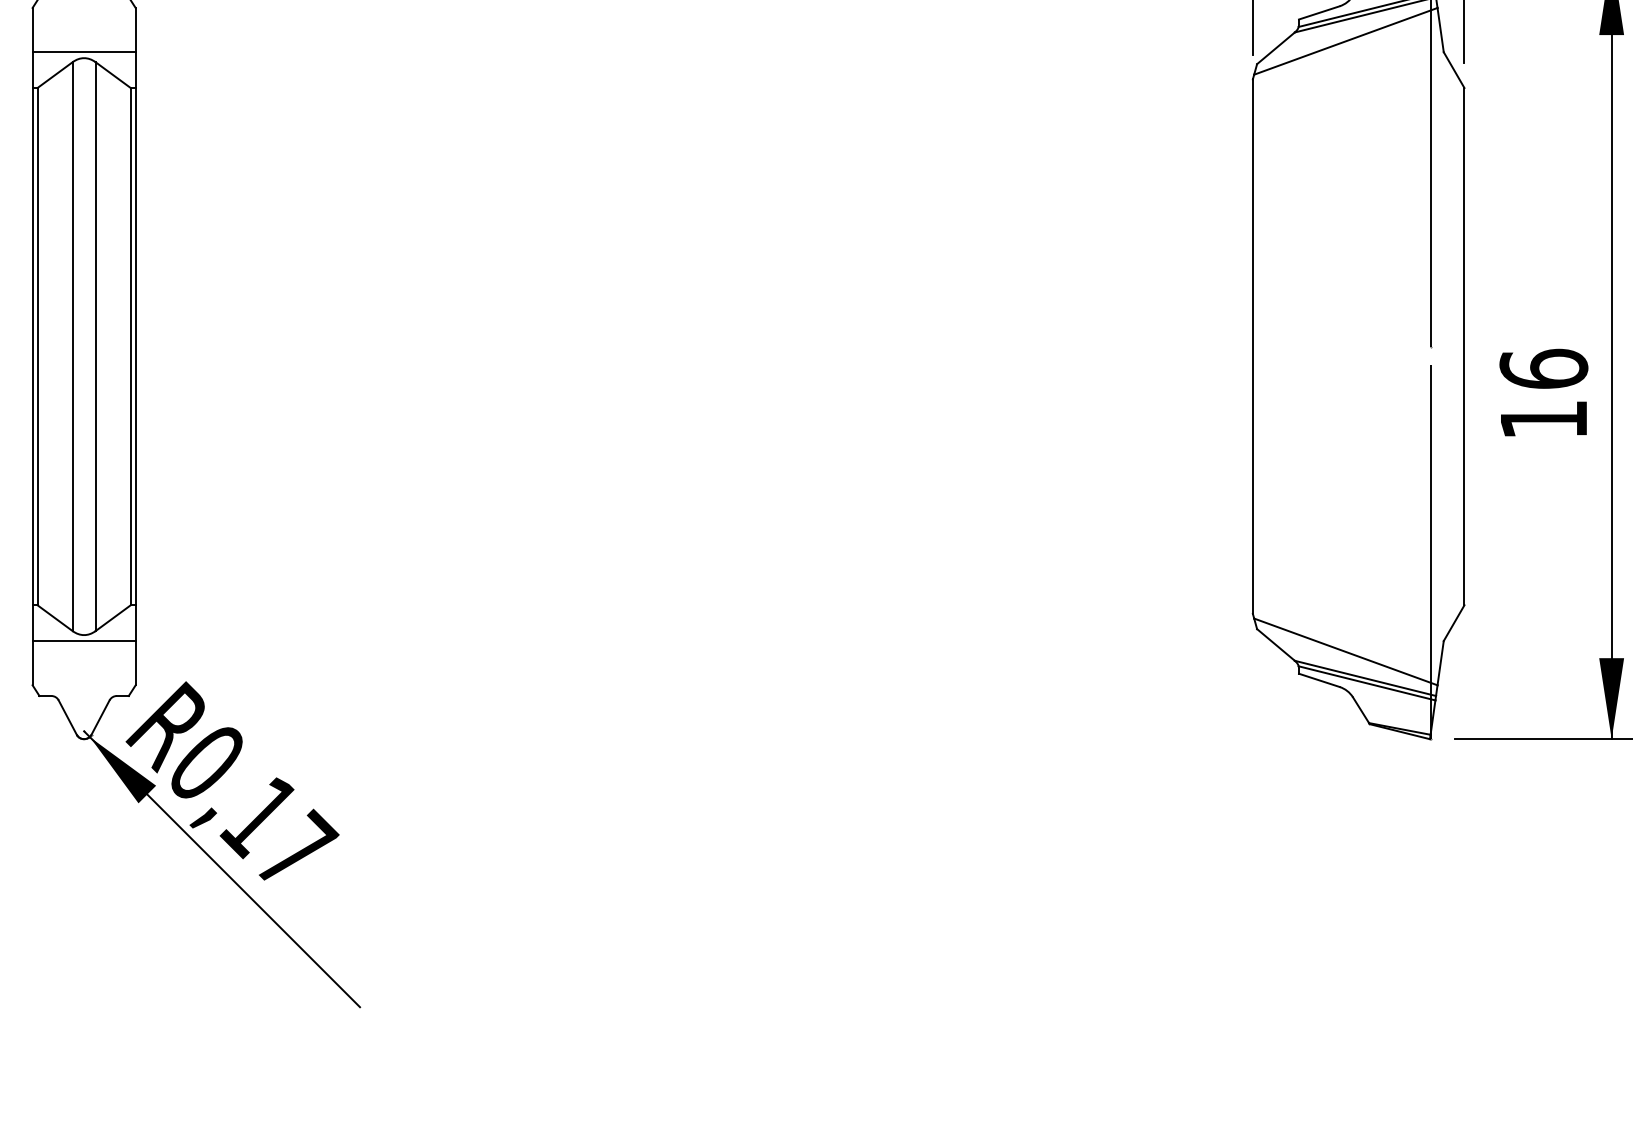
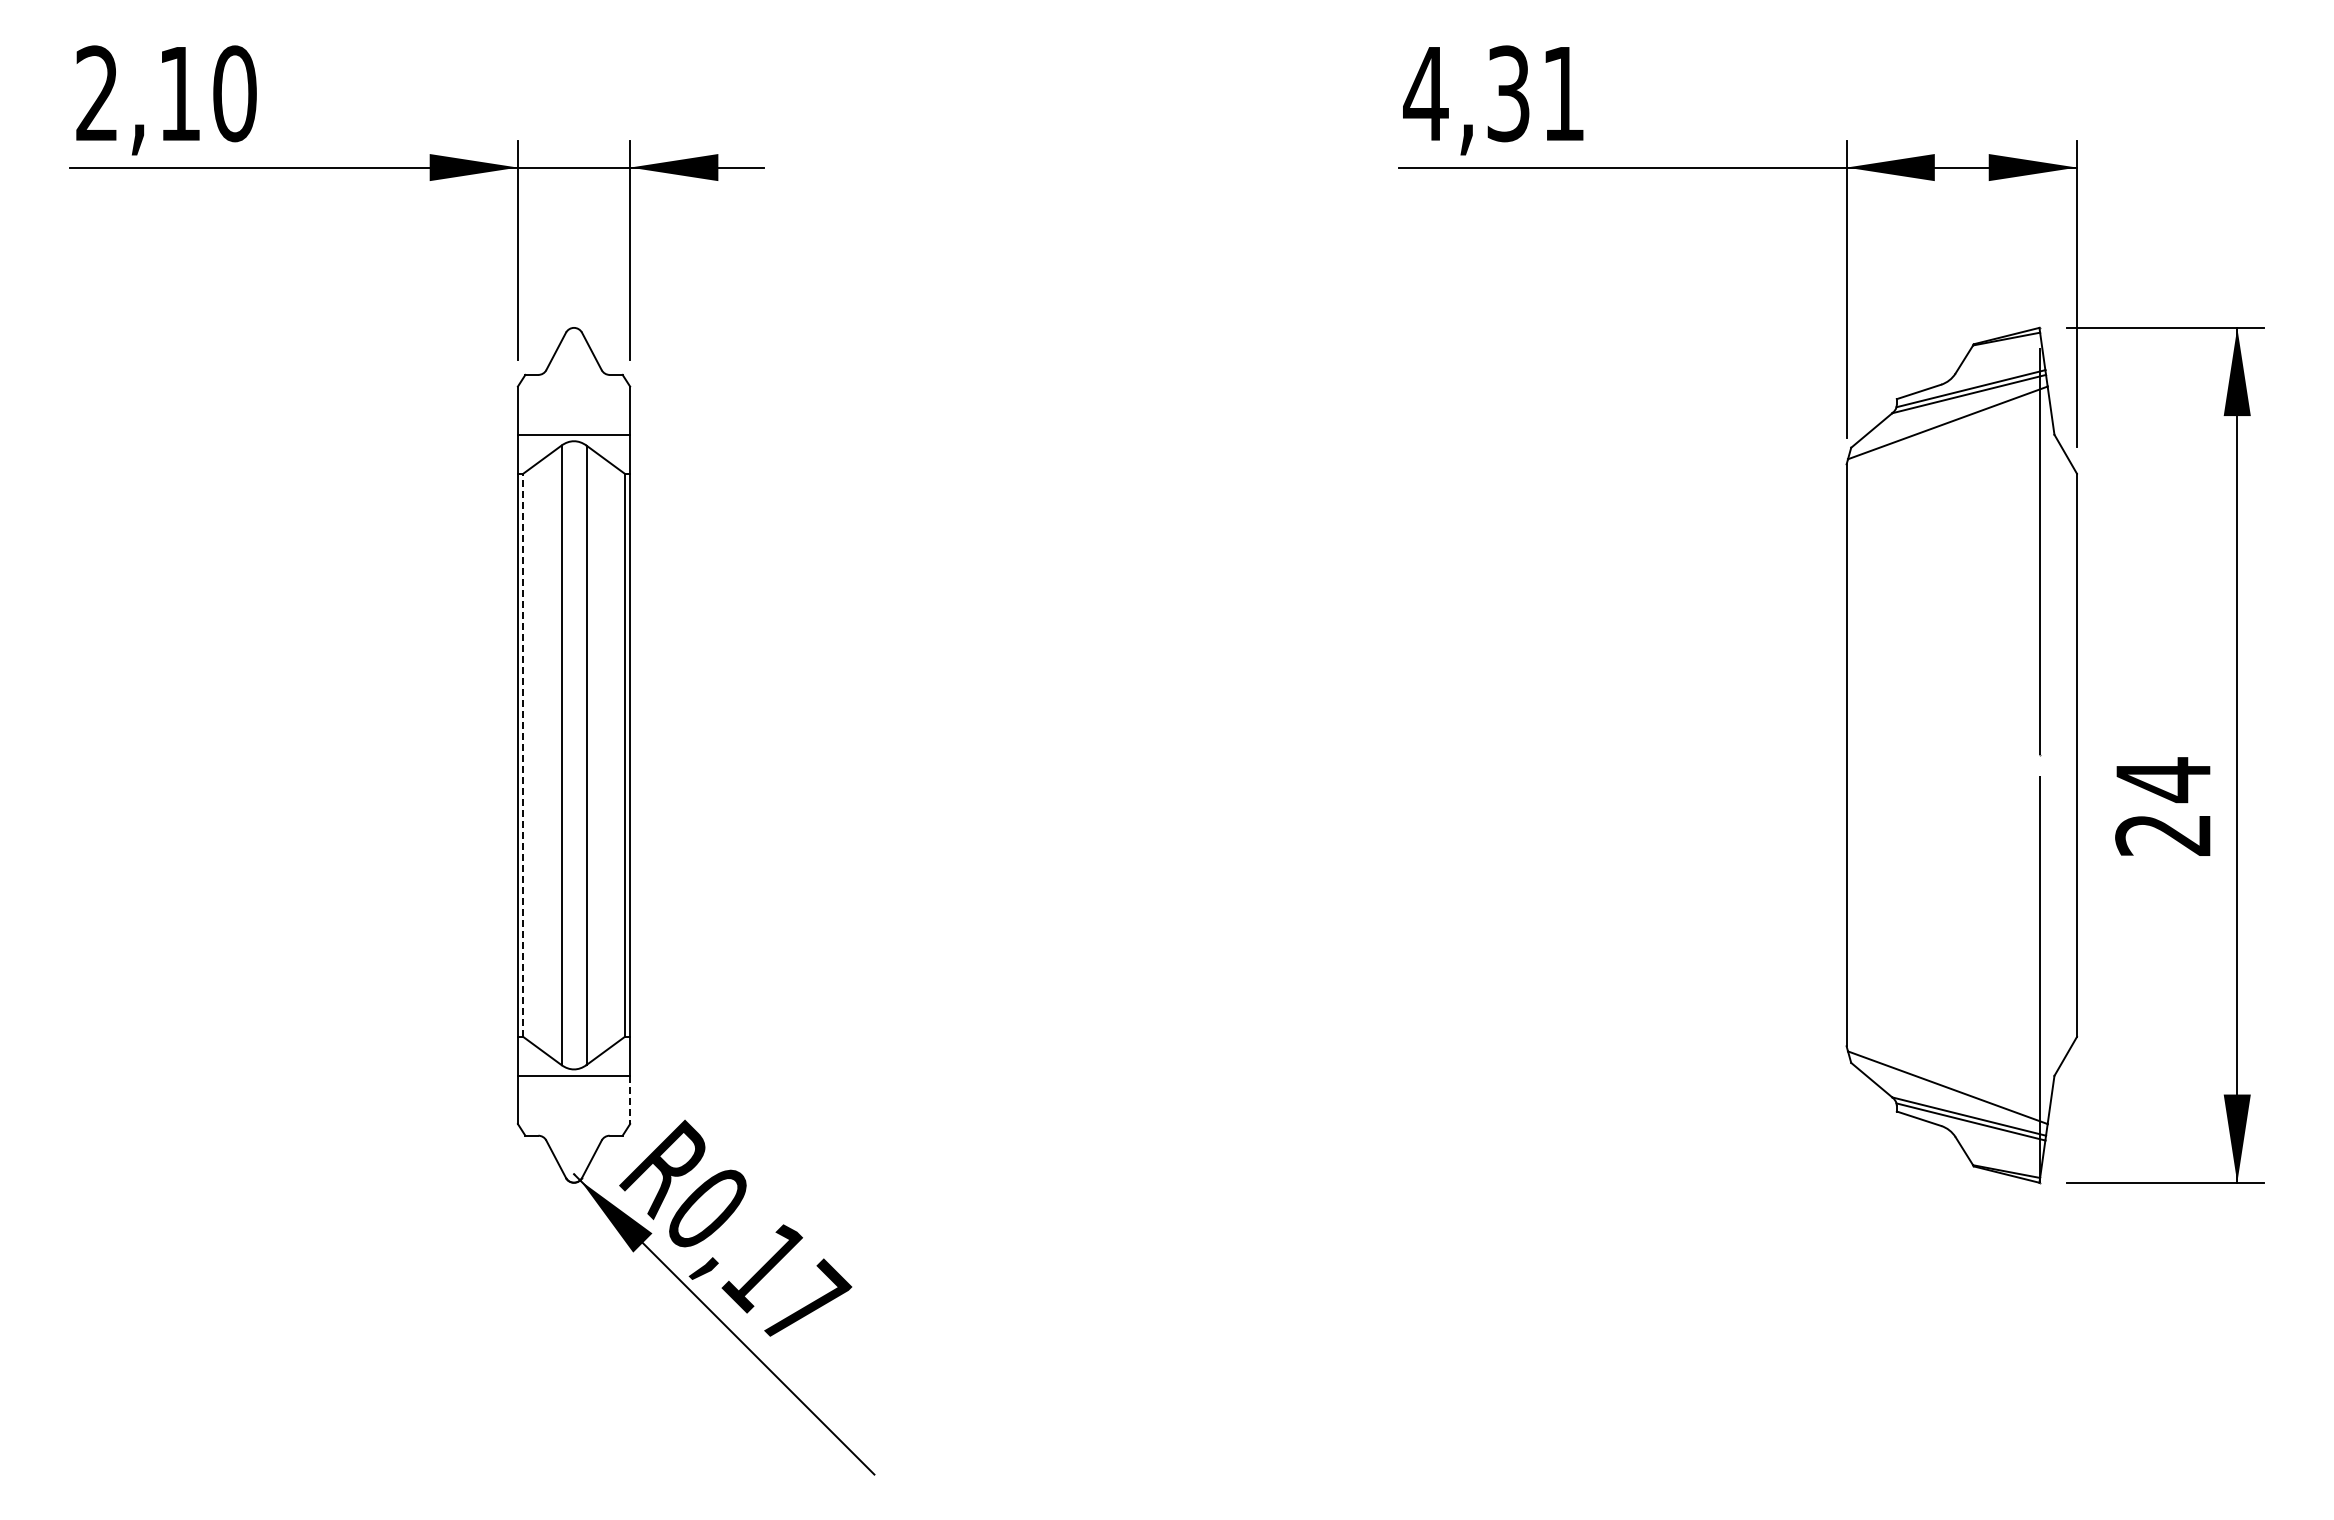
line: (37, 346) -> (523, 755), solid -> dashed
text: (1543, 393) -> (2163, 806), 16 -> 24
line: (136, 663) -> (630, 1100), solid -> dashed

